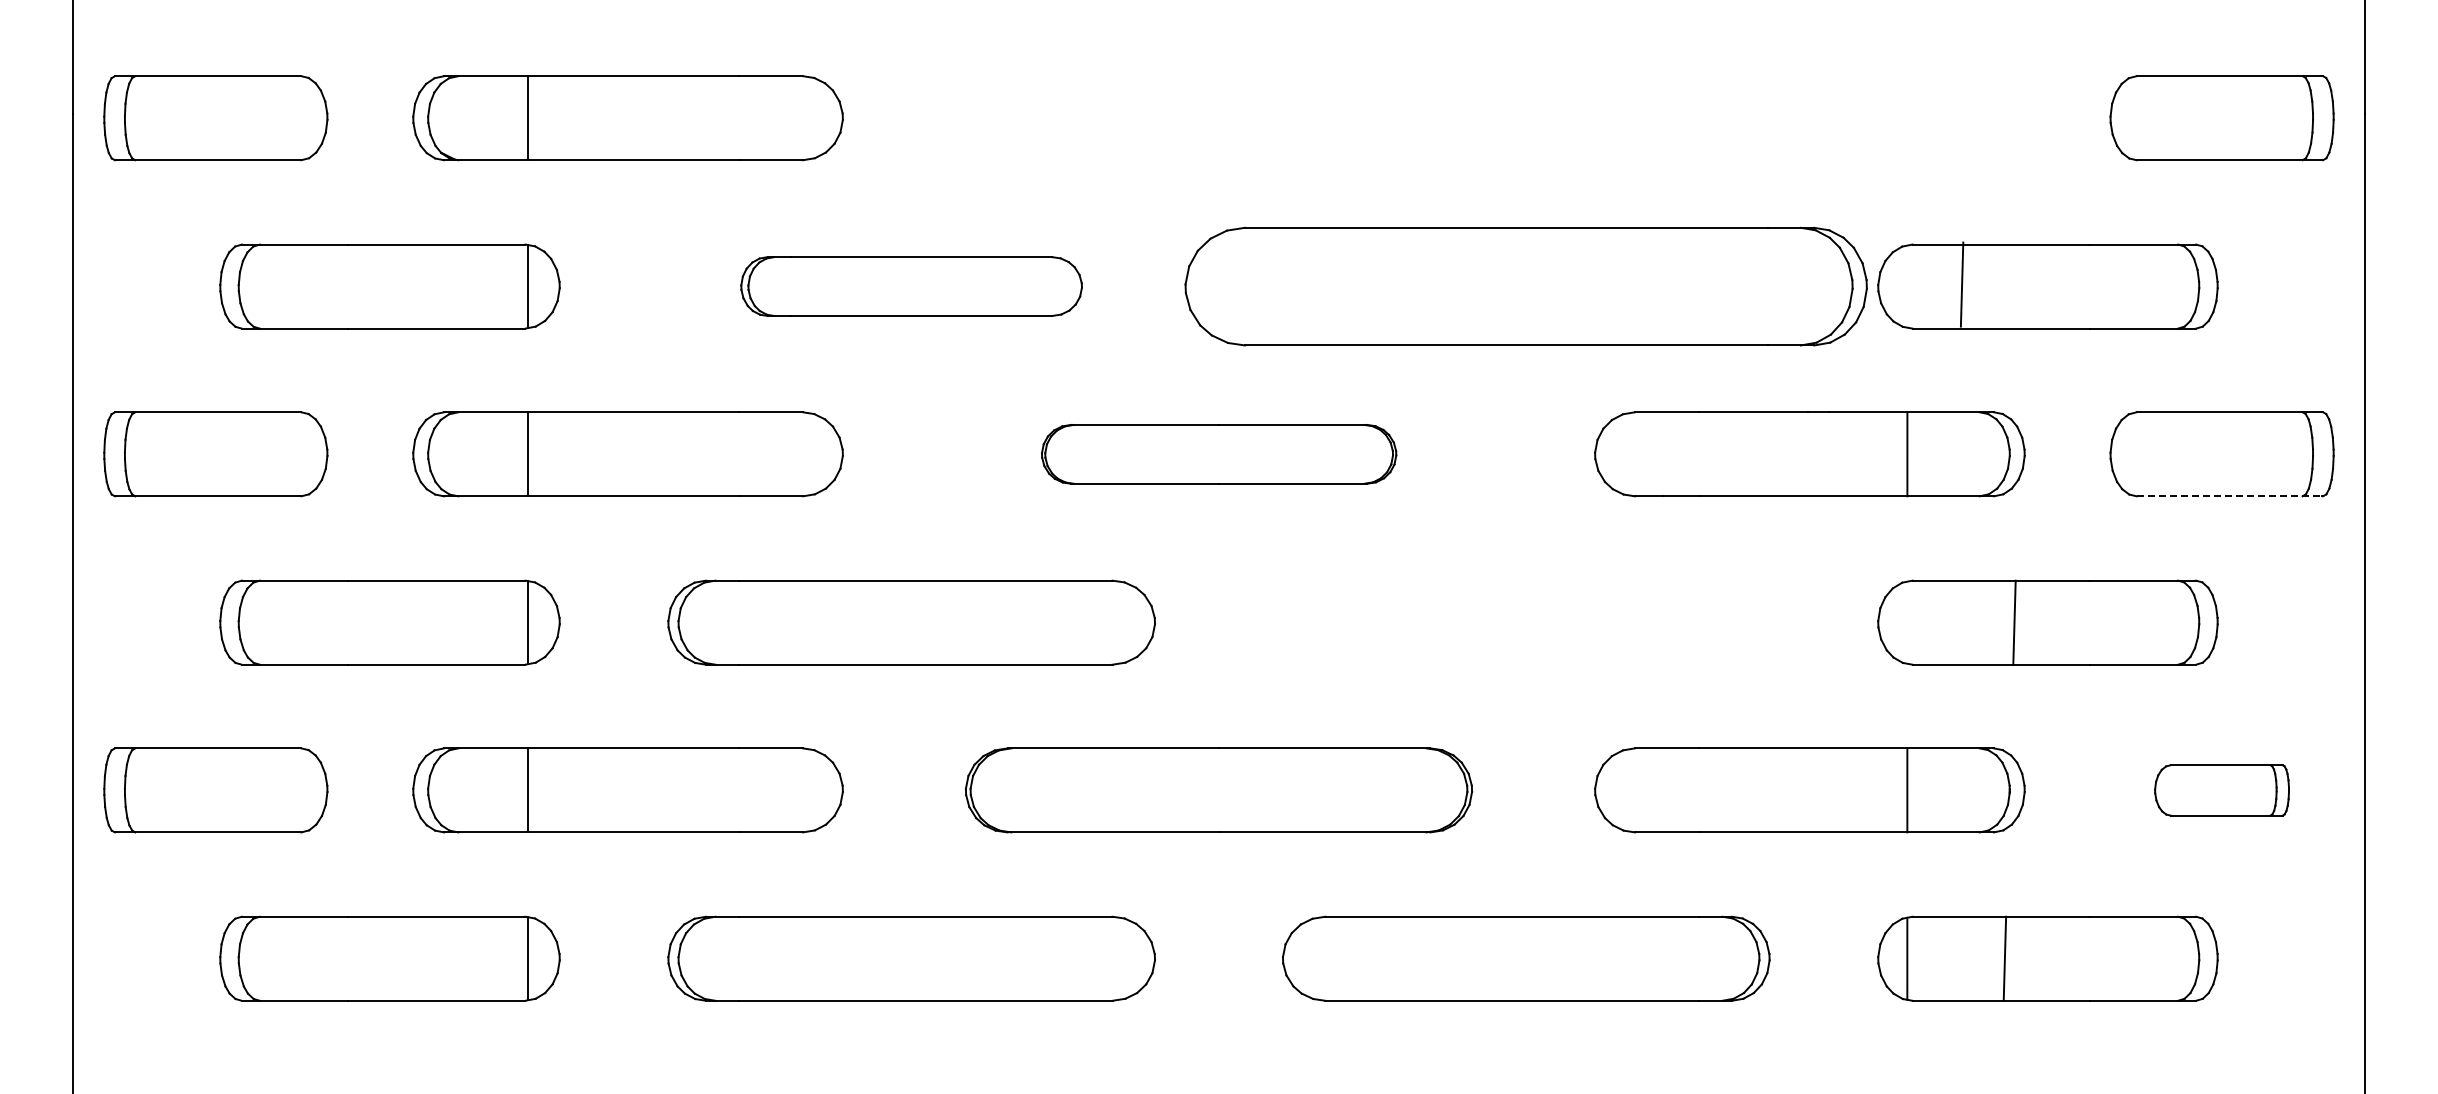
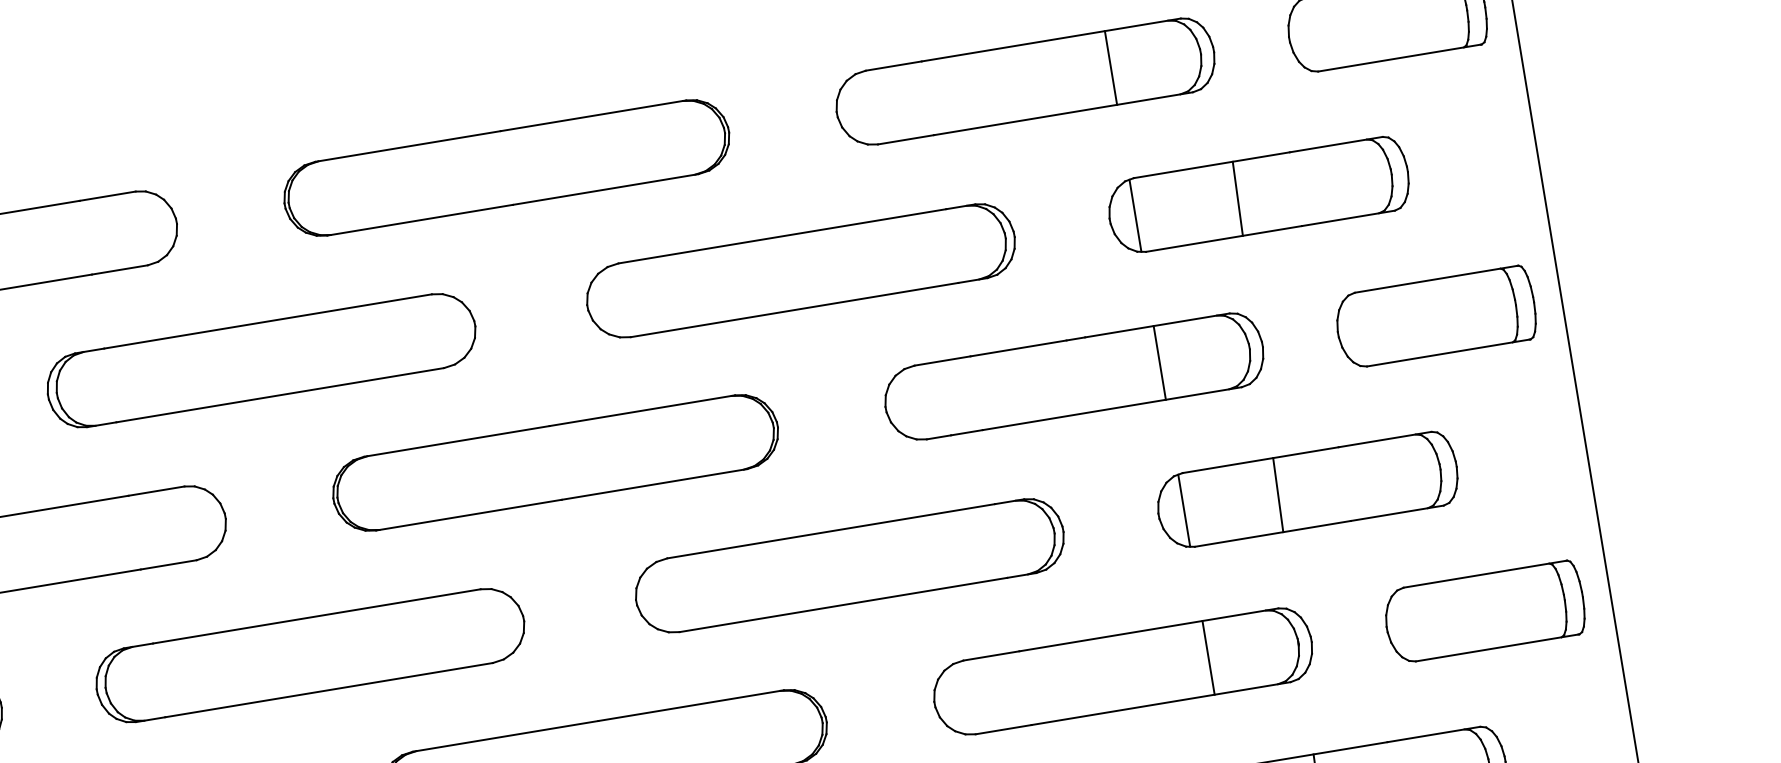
part: (1219, 118) -> (507, 168), added
part: (1809, 118) -> (1025, 82), added
line: (1961, 284) -> (1237, 198), moved
part: (911, 286) -> (261, 360), size x1.43
part: (1526, 286) -> (801, 271), size x0.71
line: (1907, 286) -> (1135, 215), added
part: (1219, 454) -> (556, 463), size x1.43
line: (2229, 496) -> (1448, 353), dashed -> solid
part: (1526, 622) -> (849, 565), added
line: (1907, 622) -> (1184, 510), added
part: (2221, 790) -> (1484, 612), size x1.67

